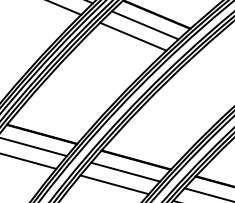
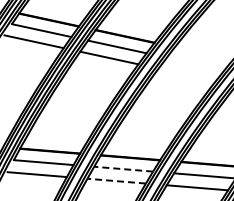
line: (125, 172) -> (123, 169), solid -> dashed
line: (114, 185) -> (116, 181), solid -> dashed

